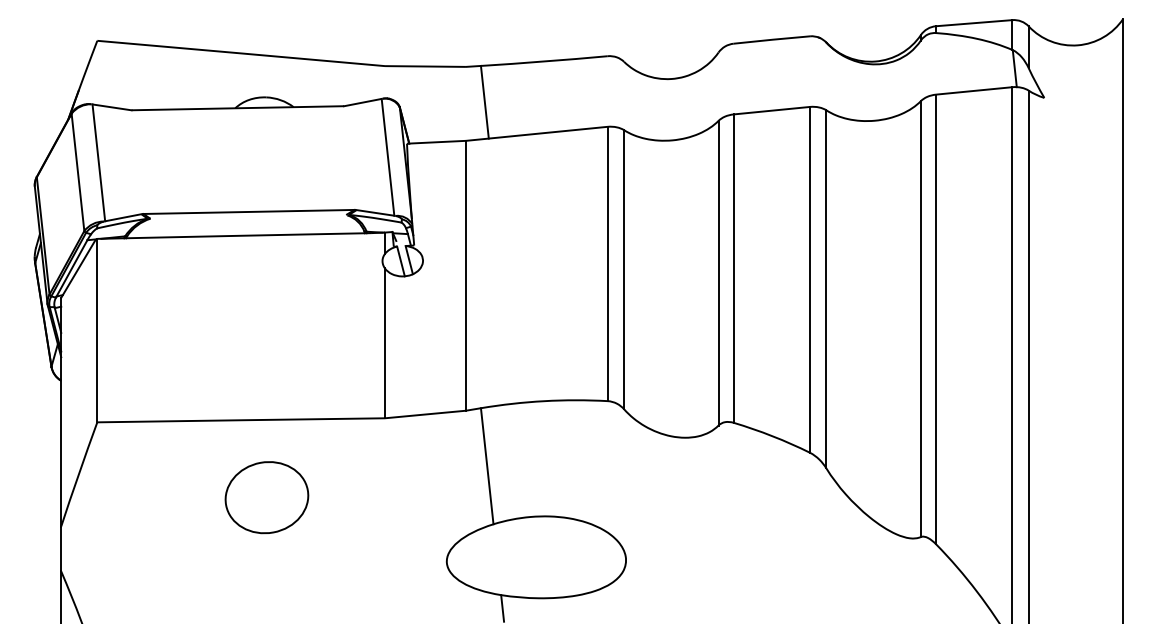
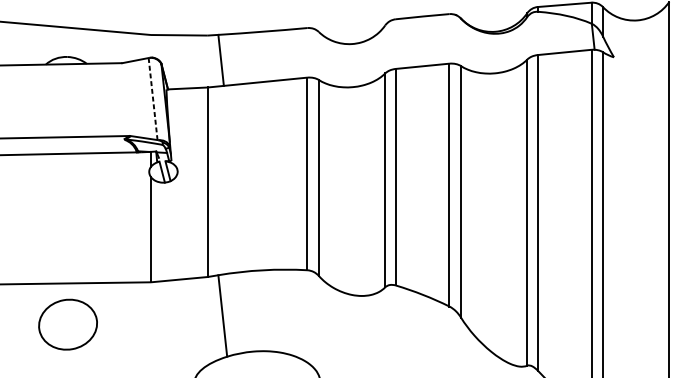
line: (388, 157) -> (153, 99), solid -> dashed
part: (266, 497) -> (67, 324), moved

